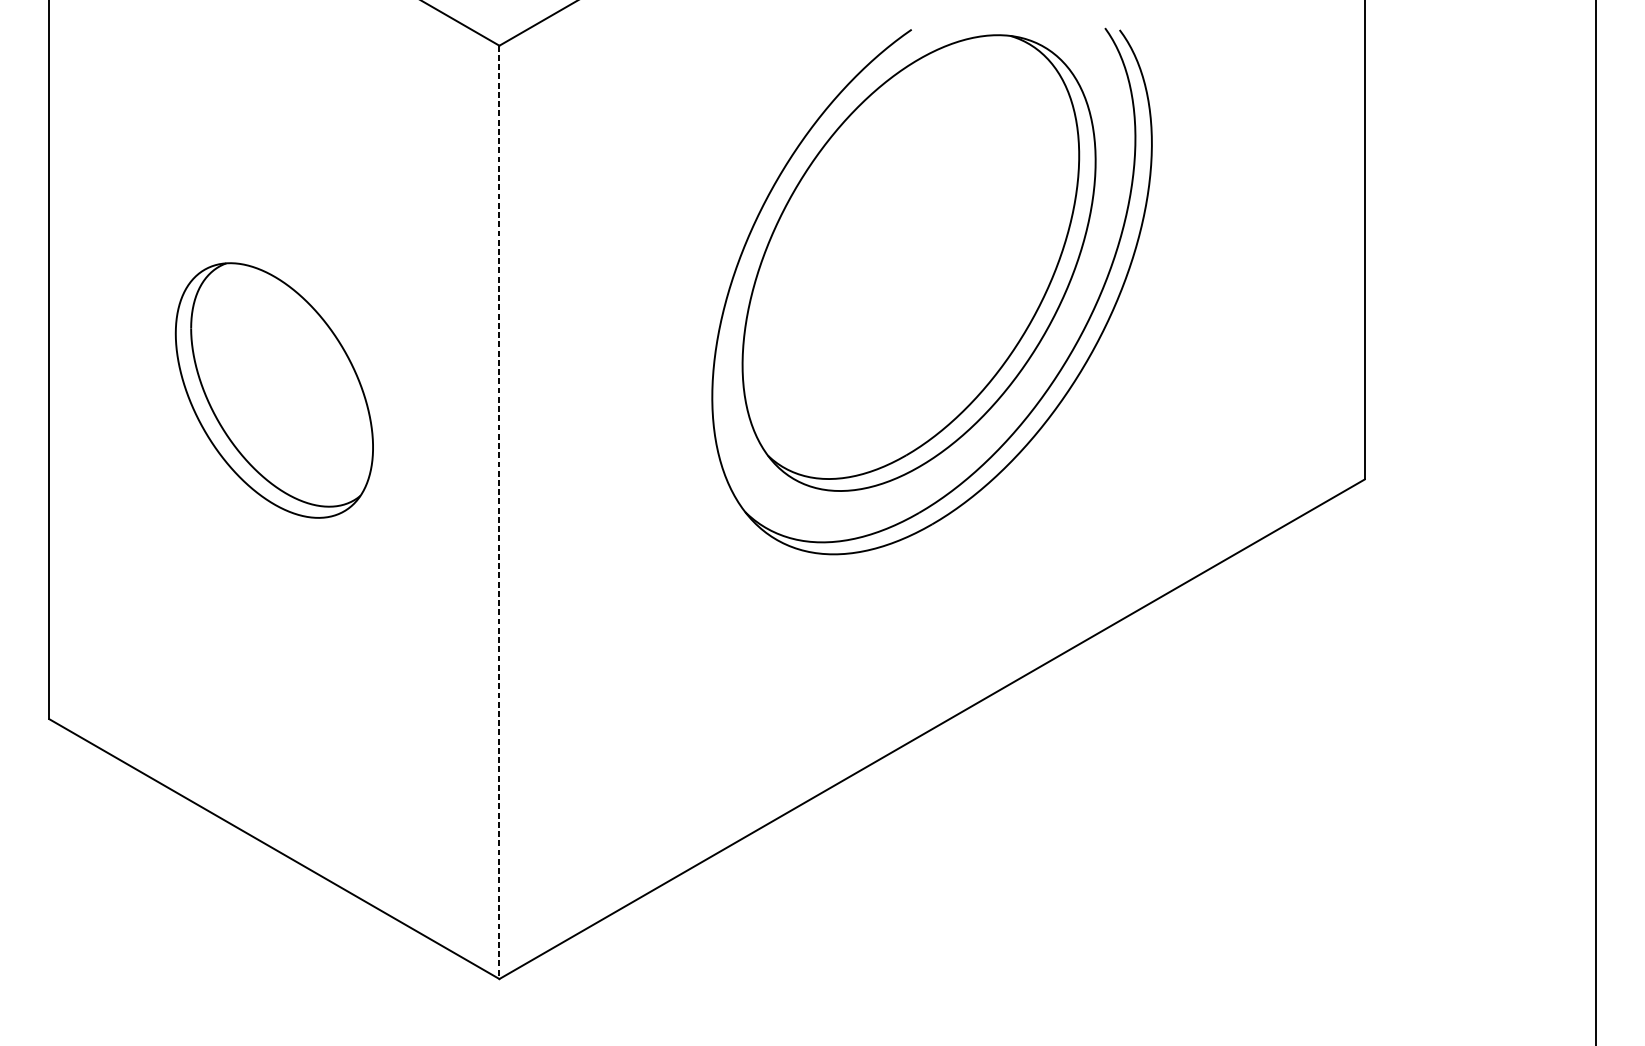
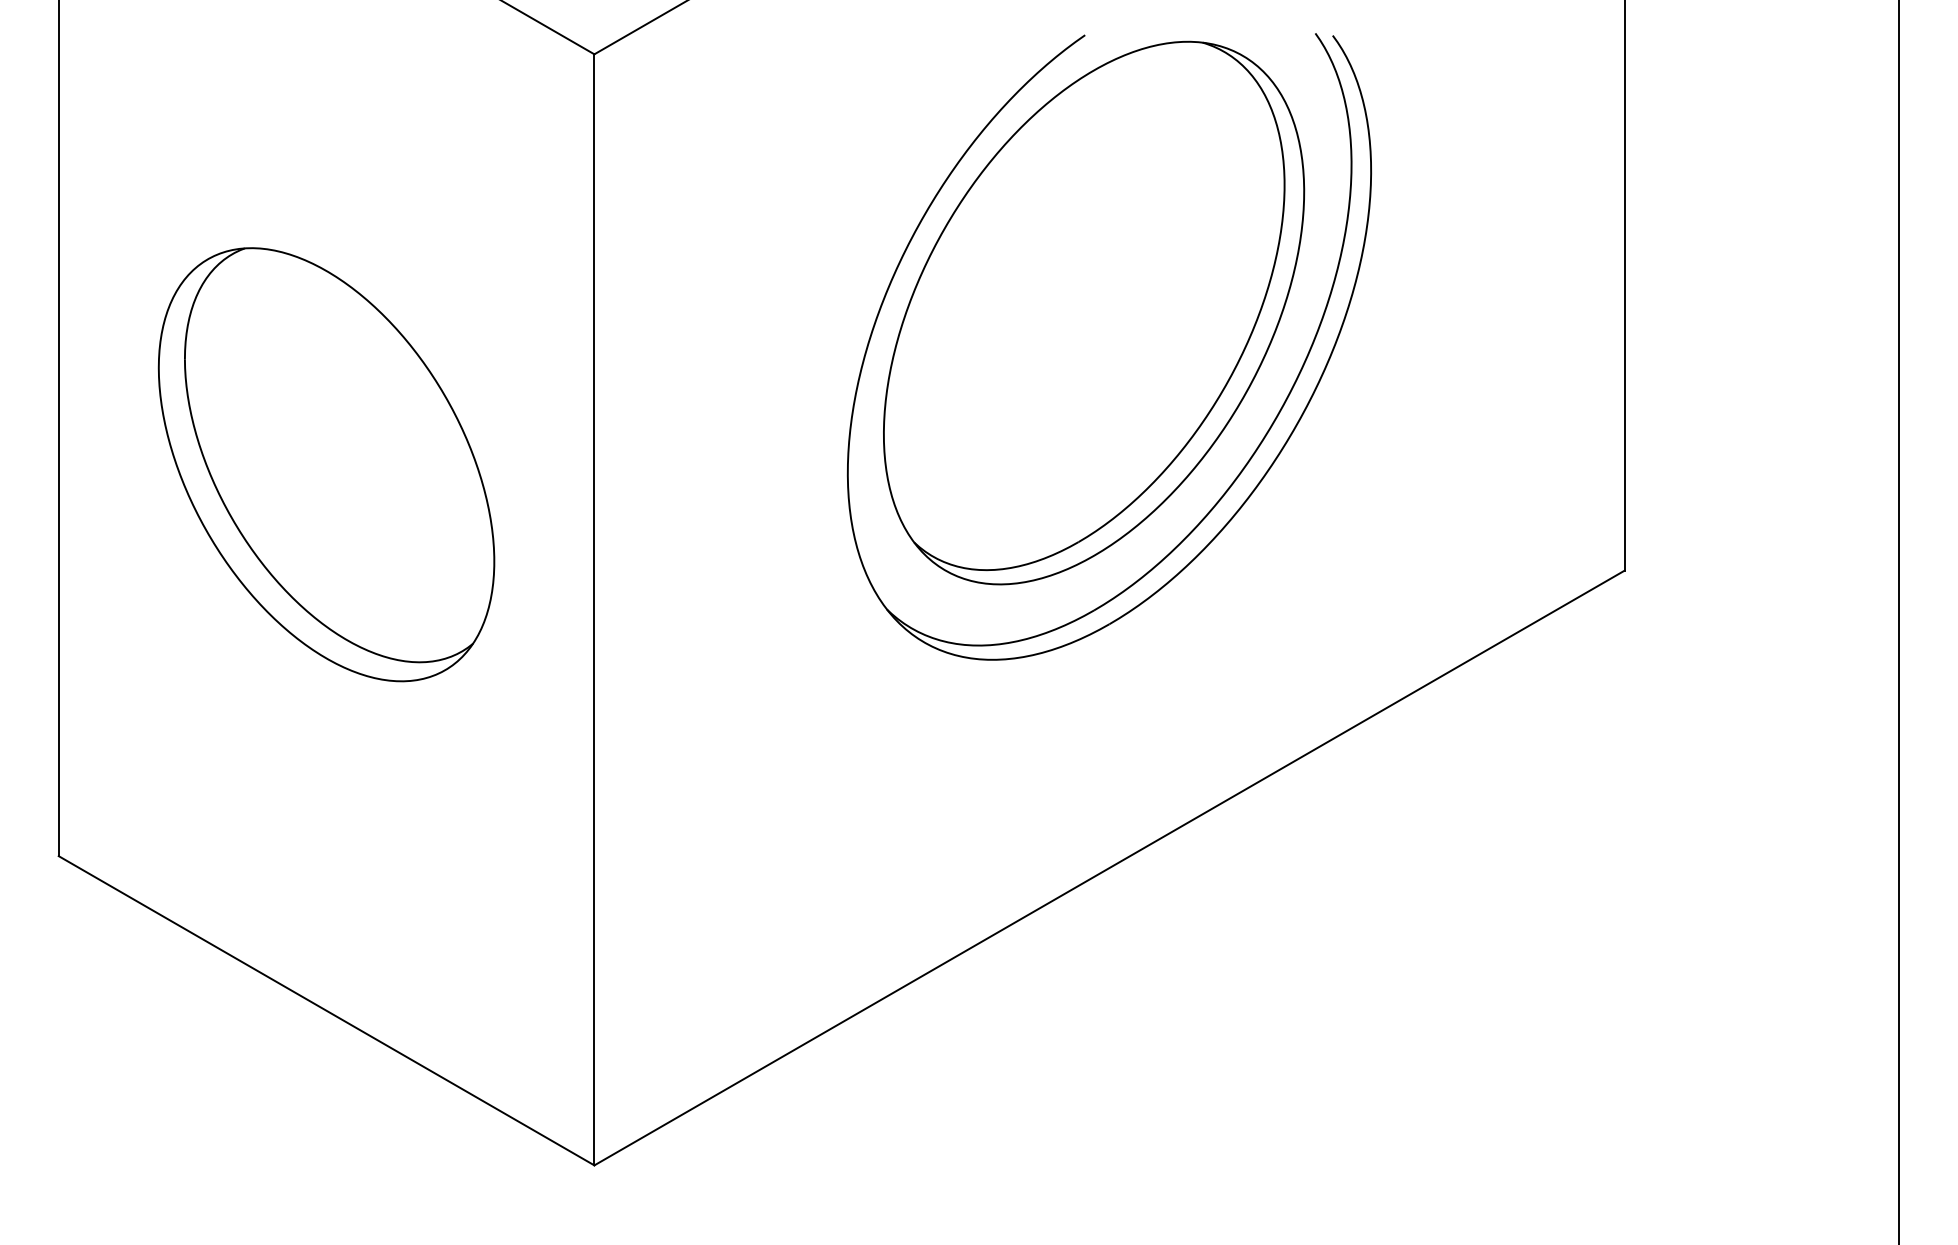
part: (274, 390) -> (326, 464), size x1.43
line: (499, 512) -> (594, 609), dashed -> solid

